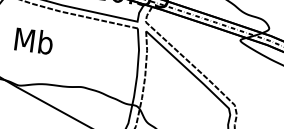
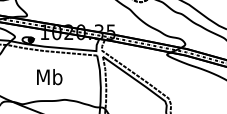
text: (33, 41) -> (49, 77), moved

